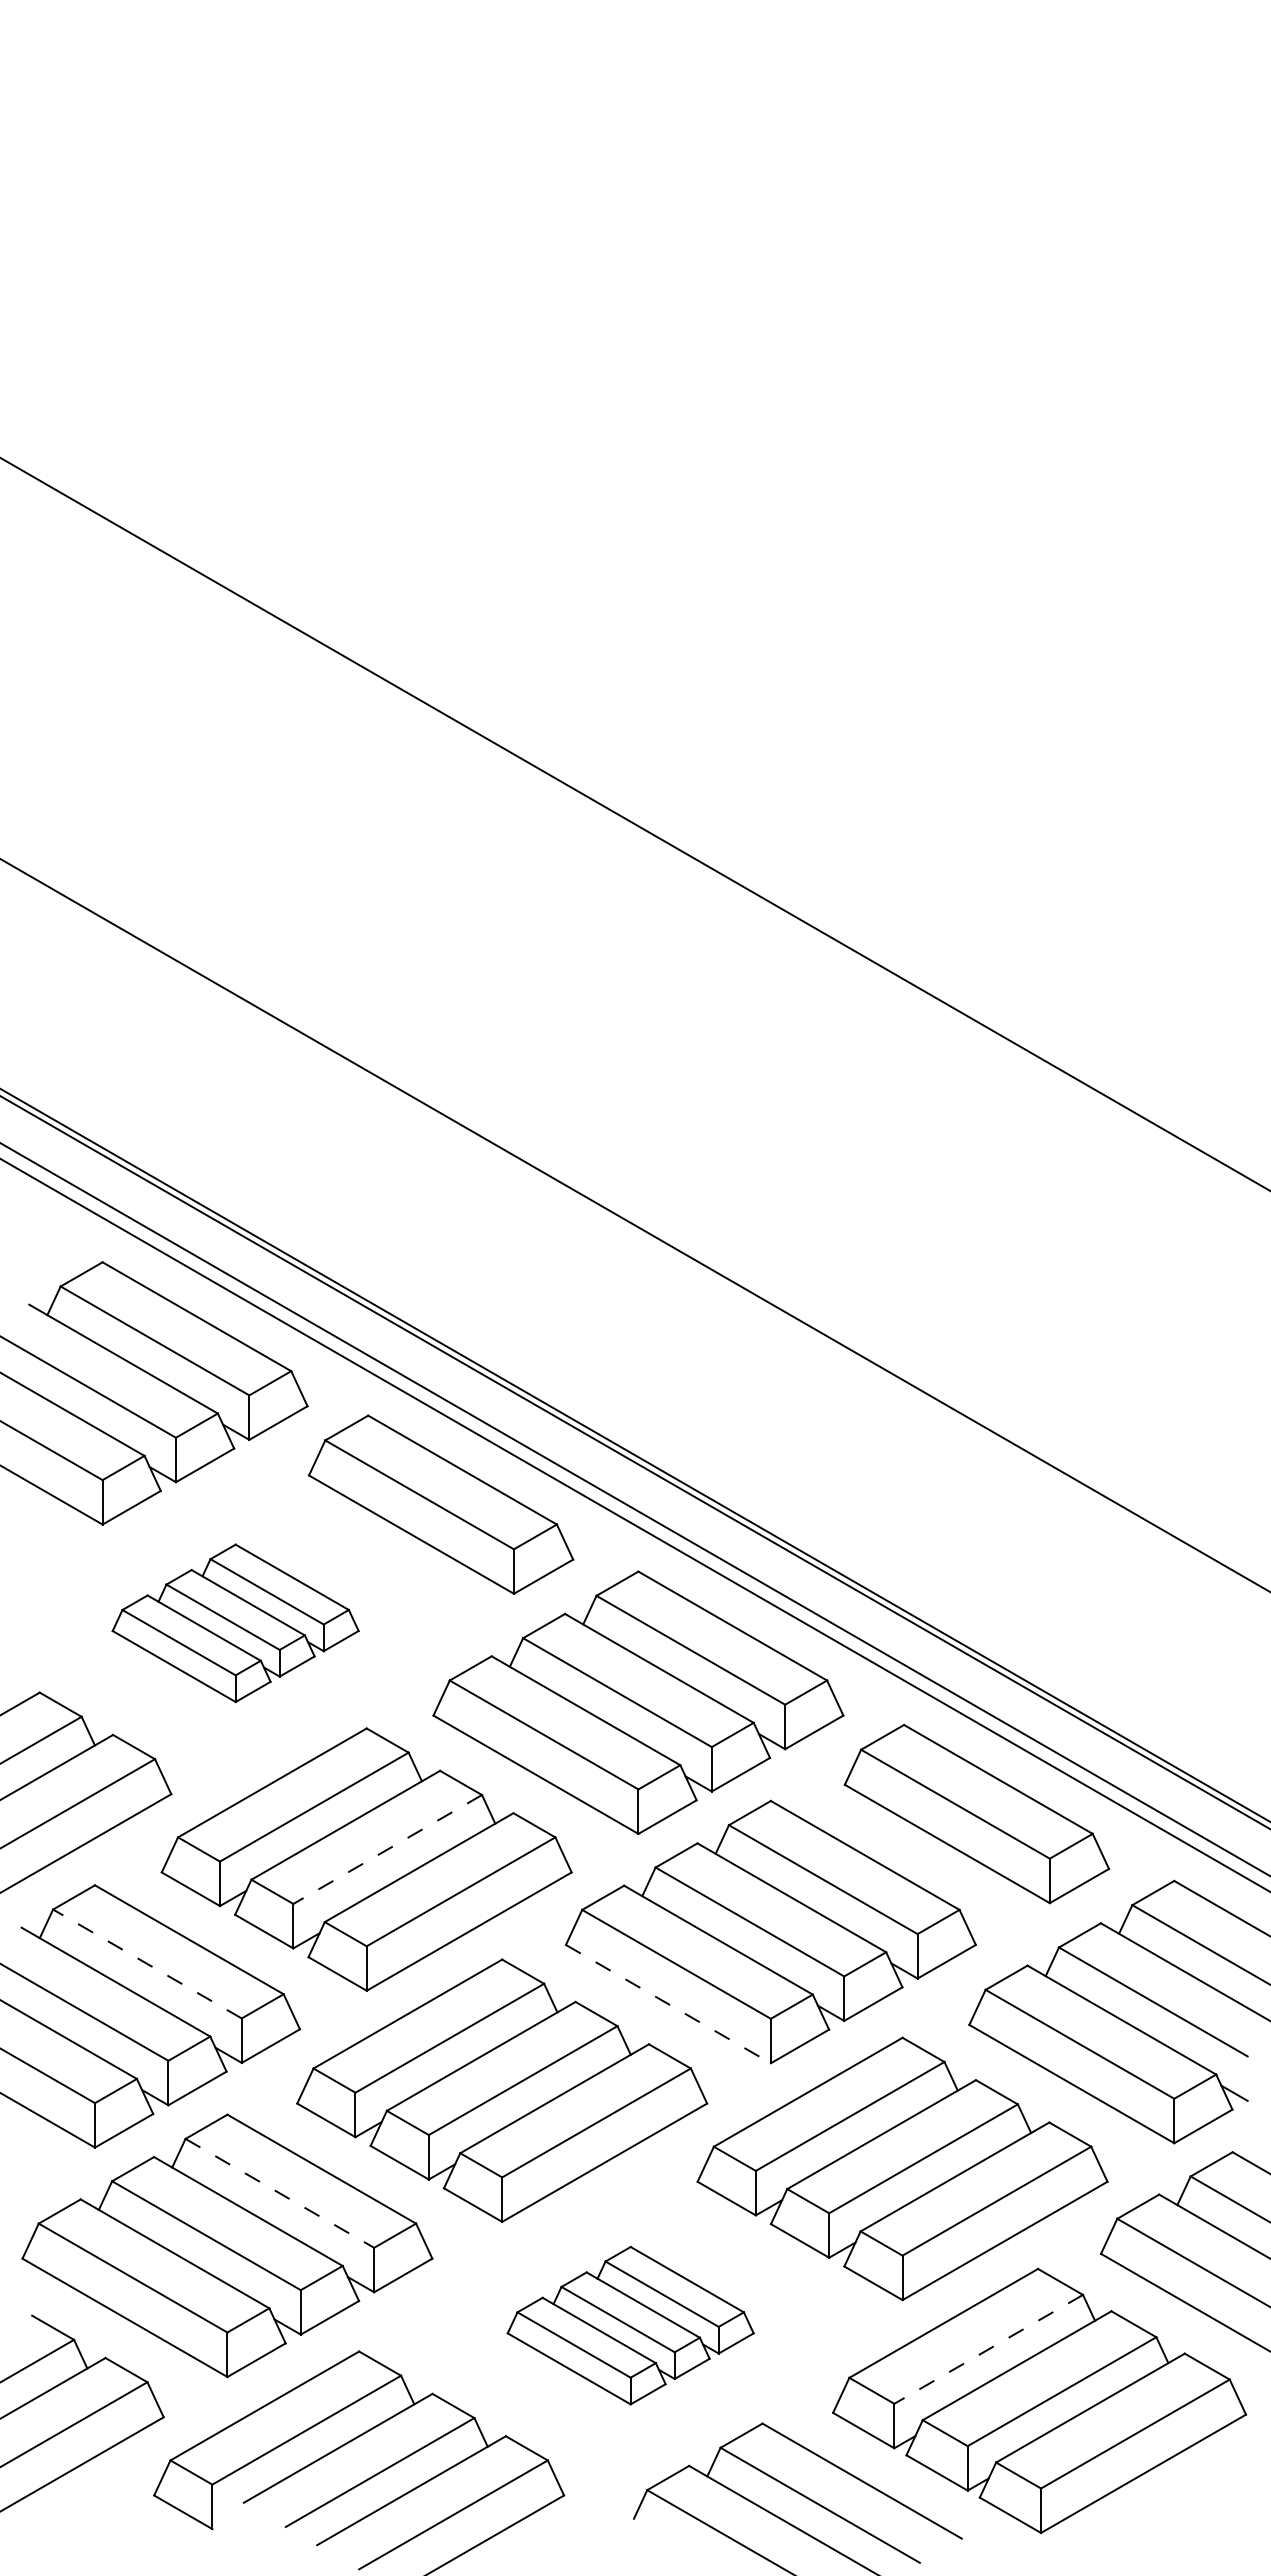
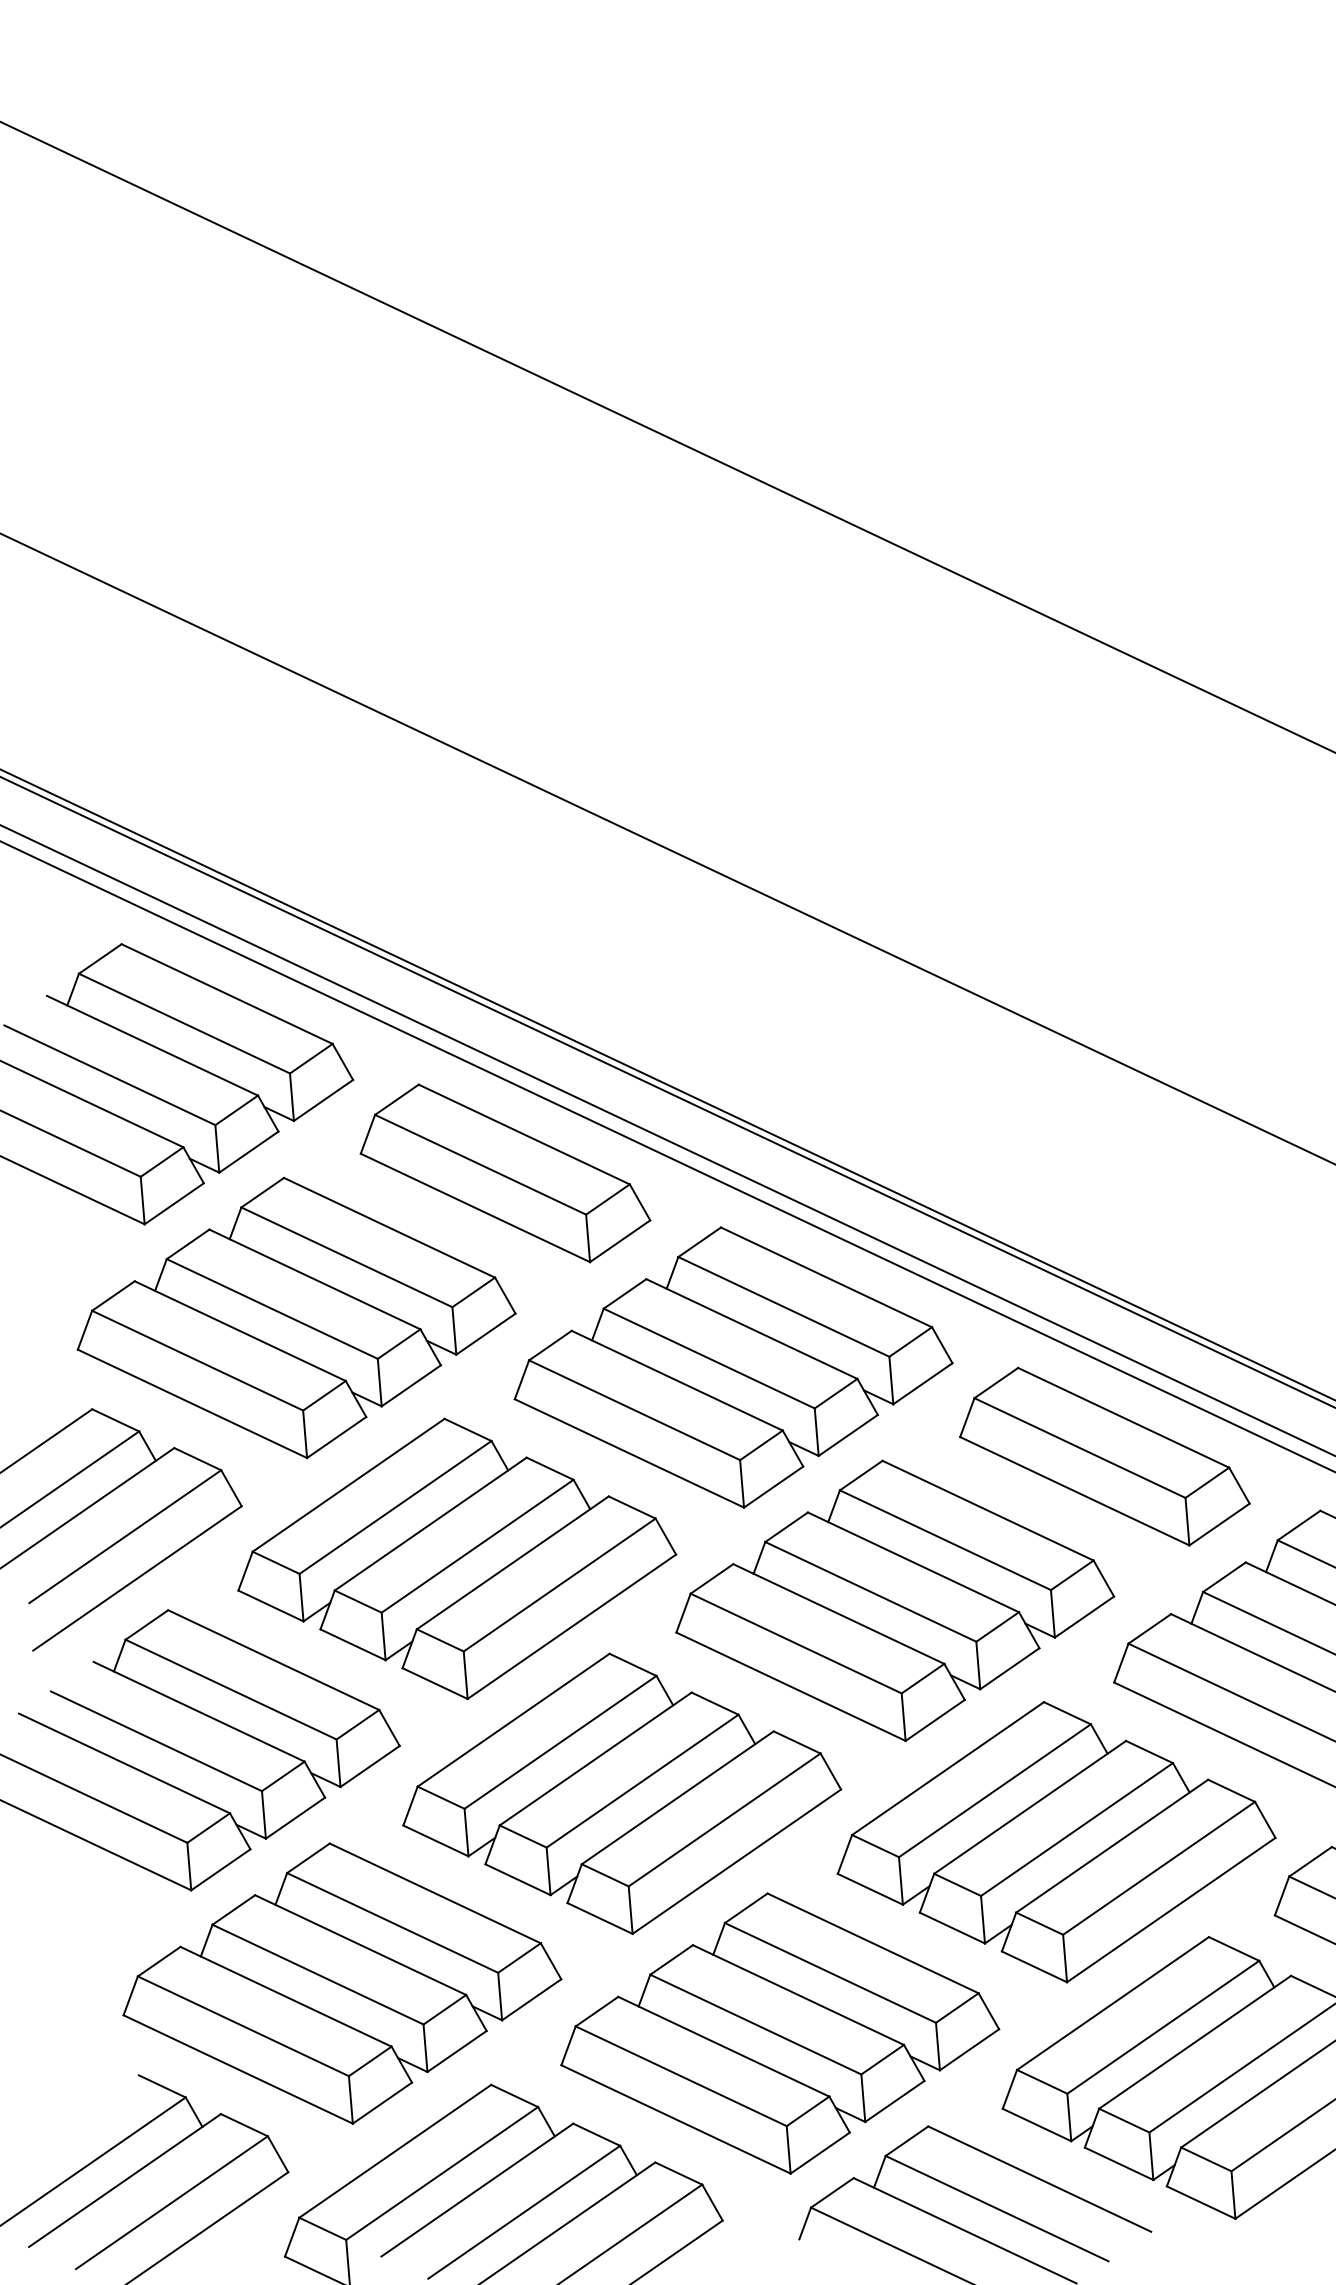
part: (235, 1623) -> (295, 1318), size x1.67
line: (387, 1849) -> (477, 1546), dashed -> solid
line: (147, 1964) -> (231, 1690), dashed -> solid
line: (668, 2004) -> (791, 1687), dashed -> solid
line: (279, 2193) -> (392, 1923), dashed -> solid
part: (630, 2325) -> (778, 2033), size x1.67
line: (988, 2349) -> (1163, 2027), dashed -> solid

